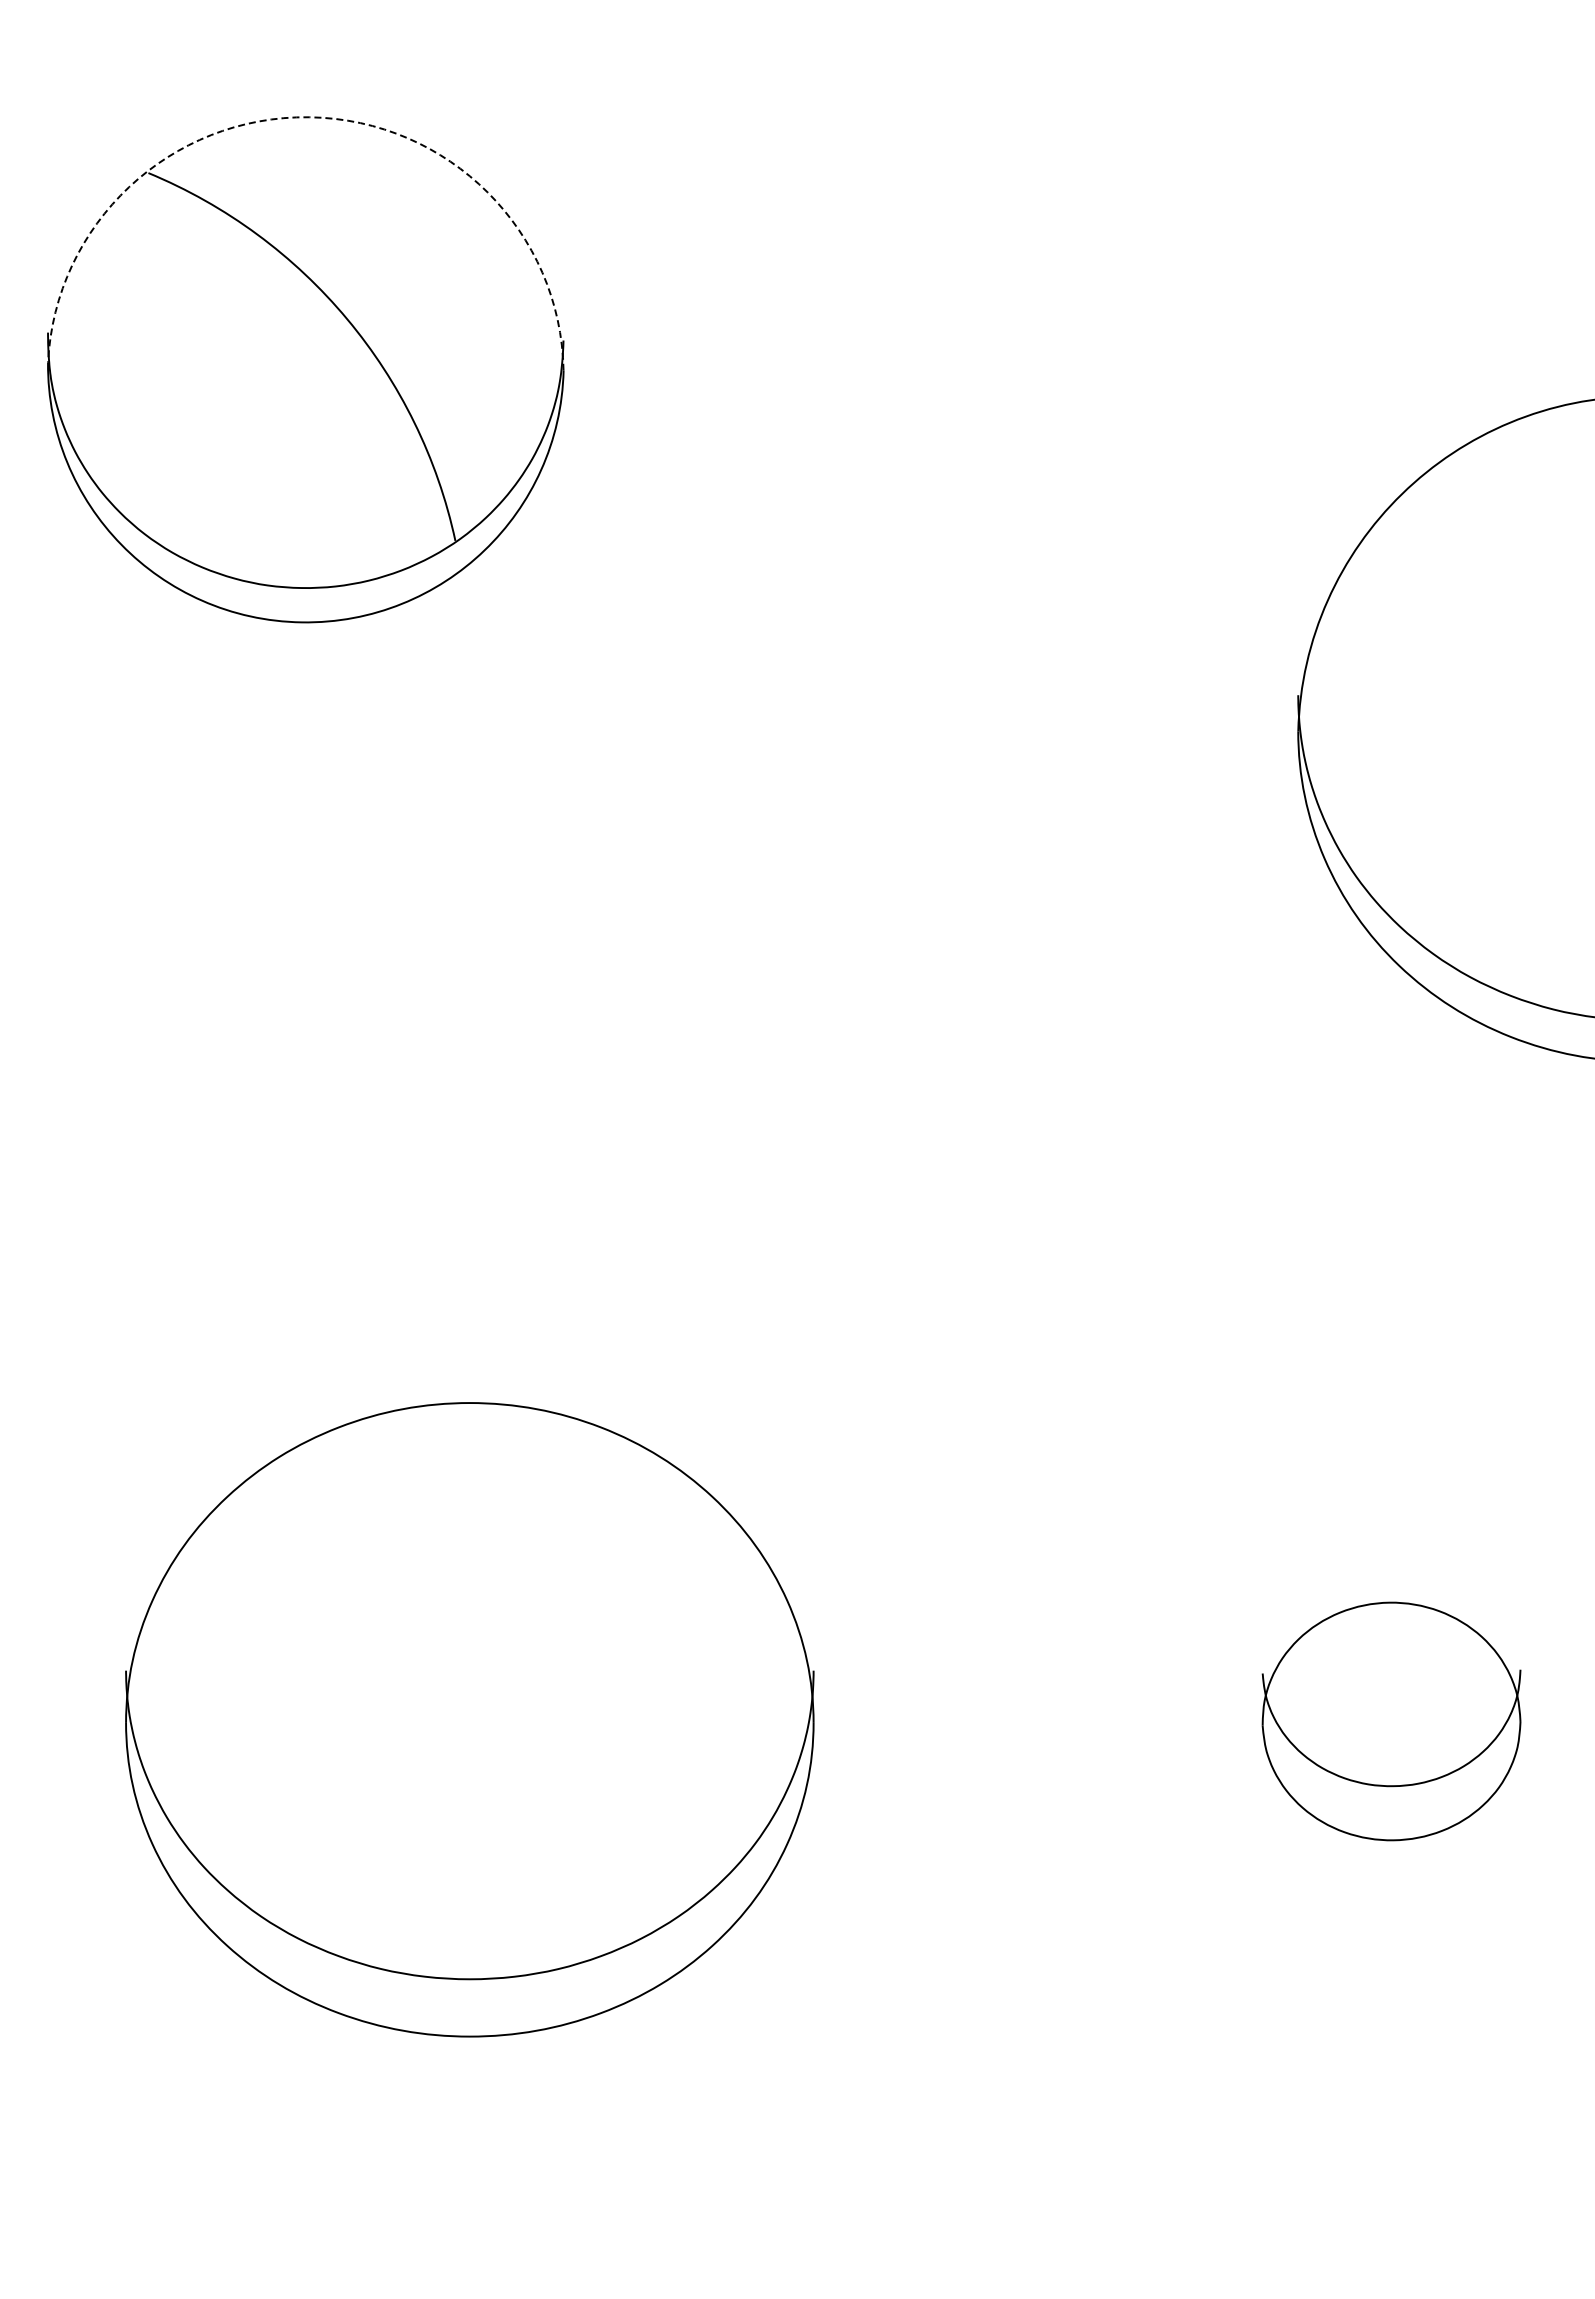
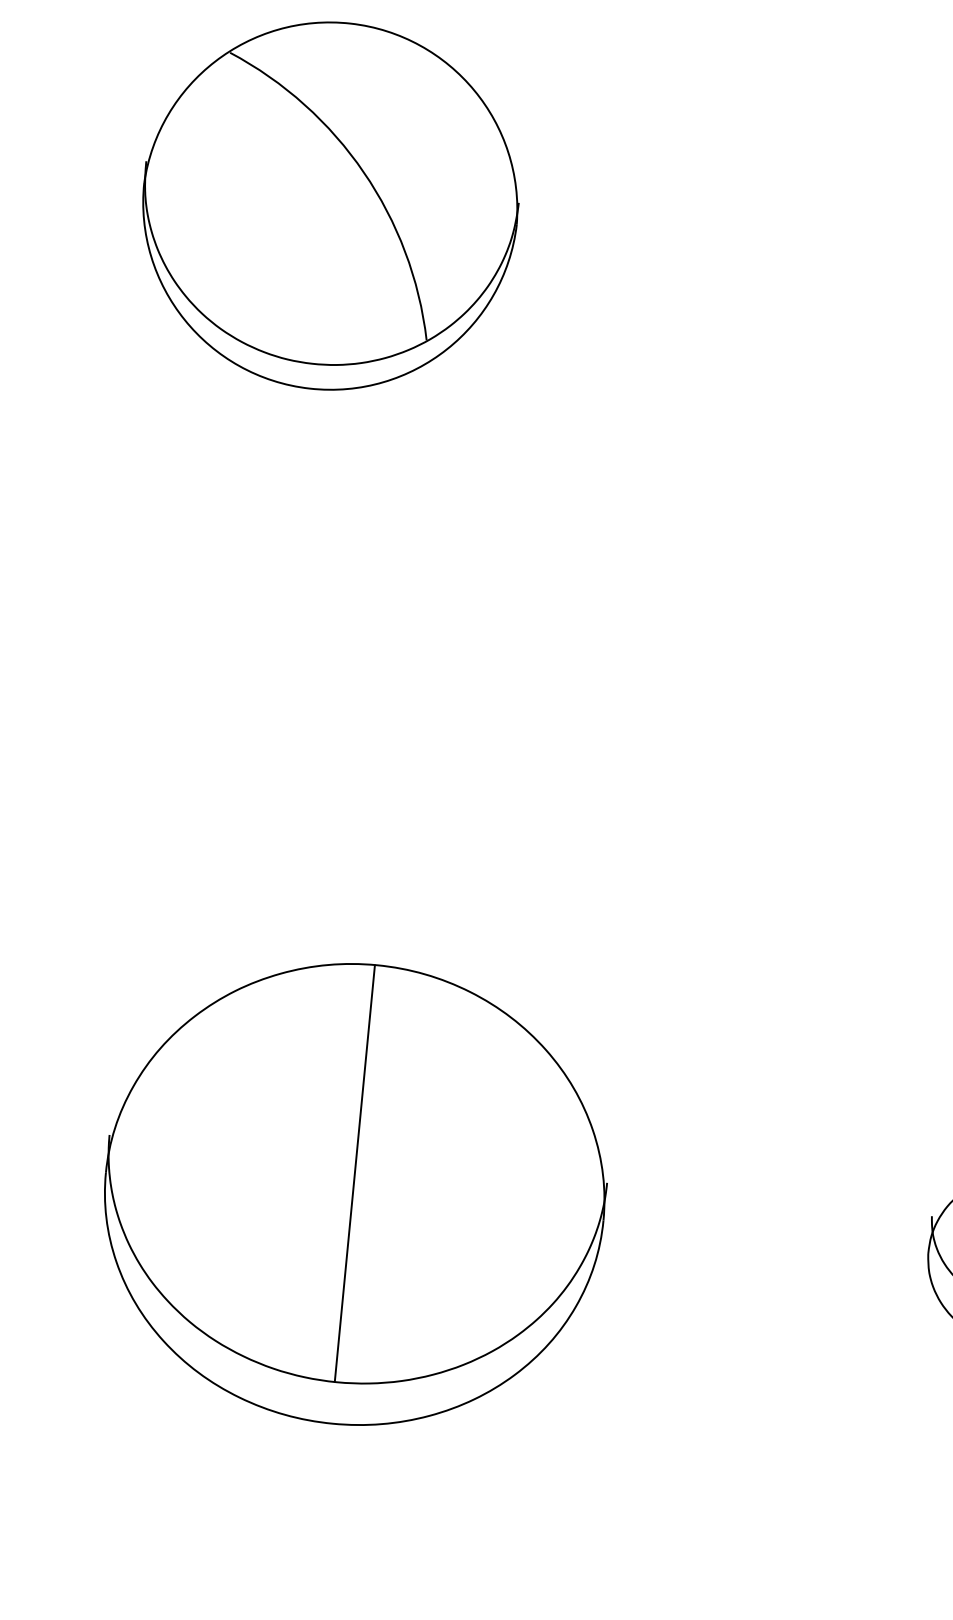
arc: (309, 117) -> (350, 23), dashed -> solid
line: (467, 1690) -> (355, 1173), added

